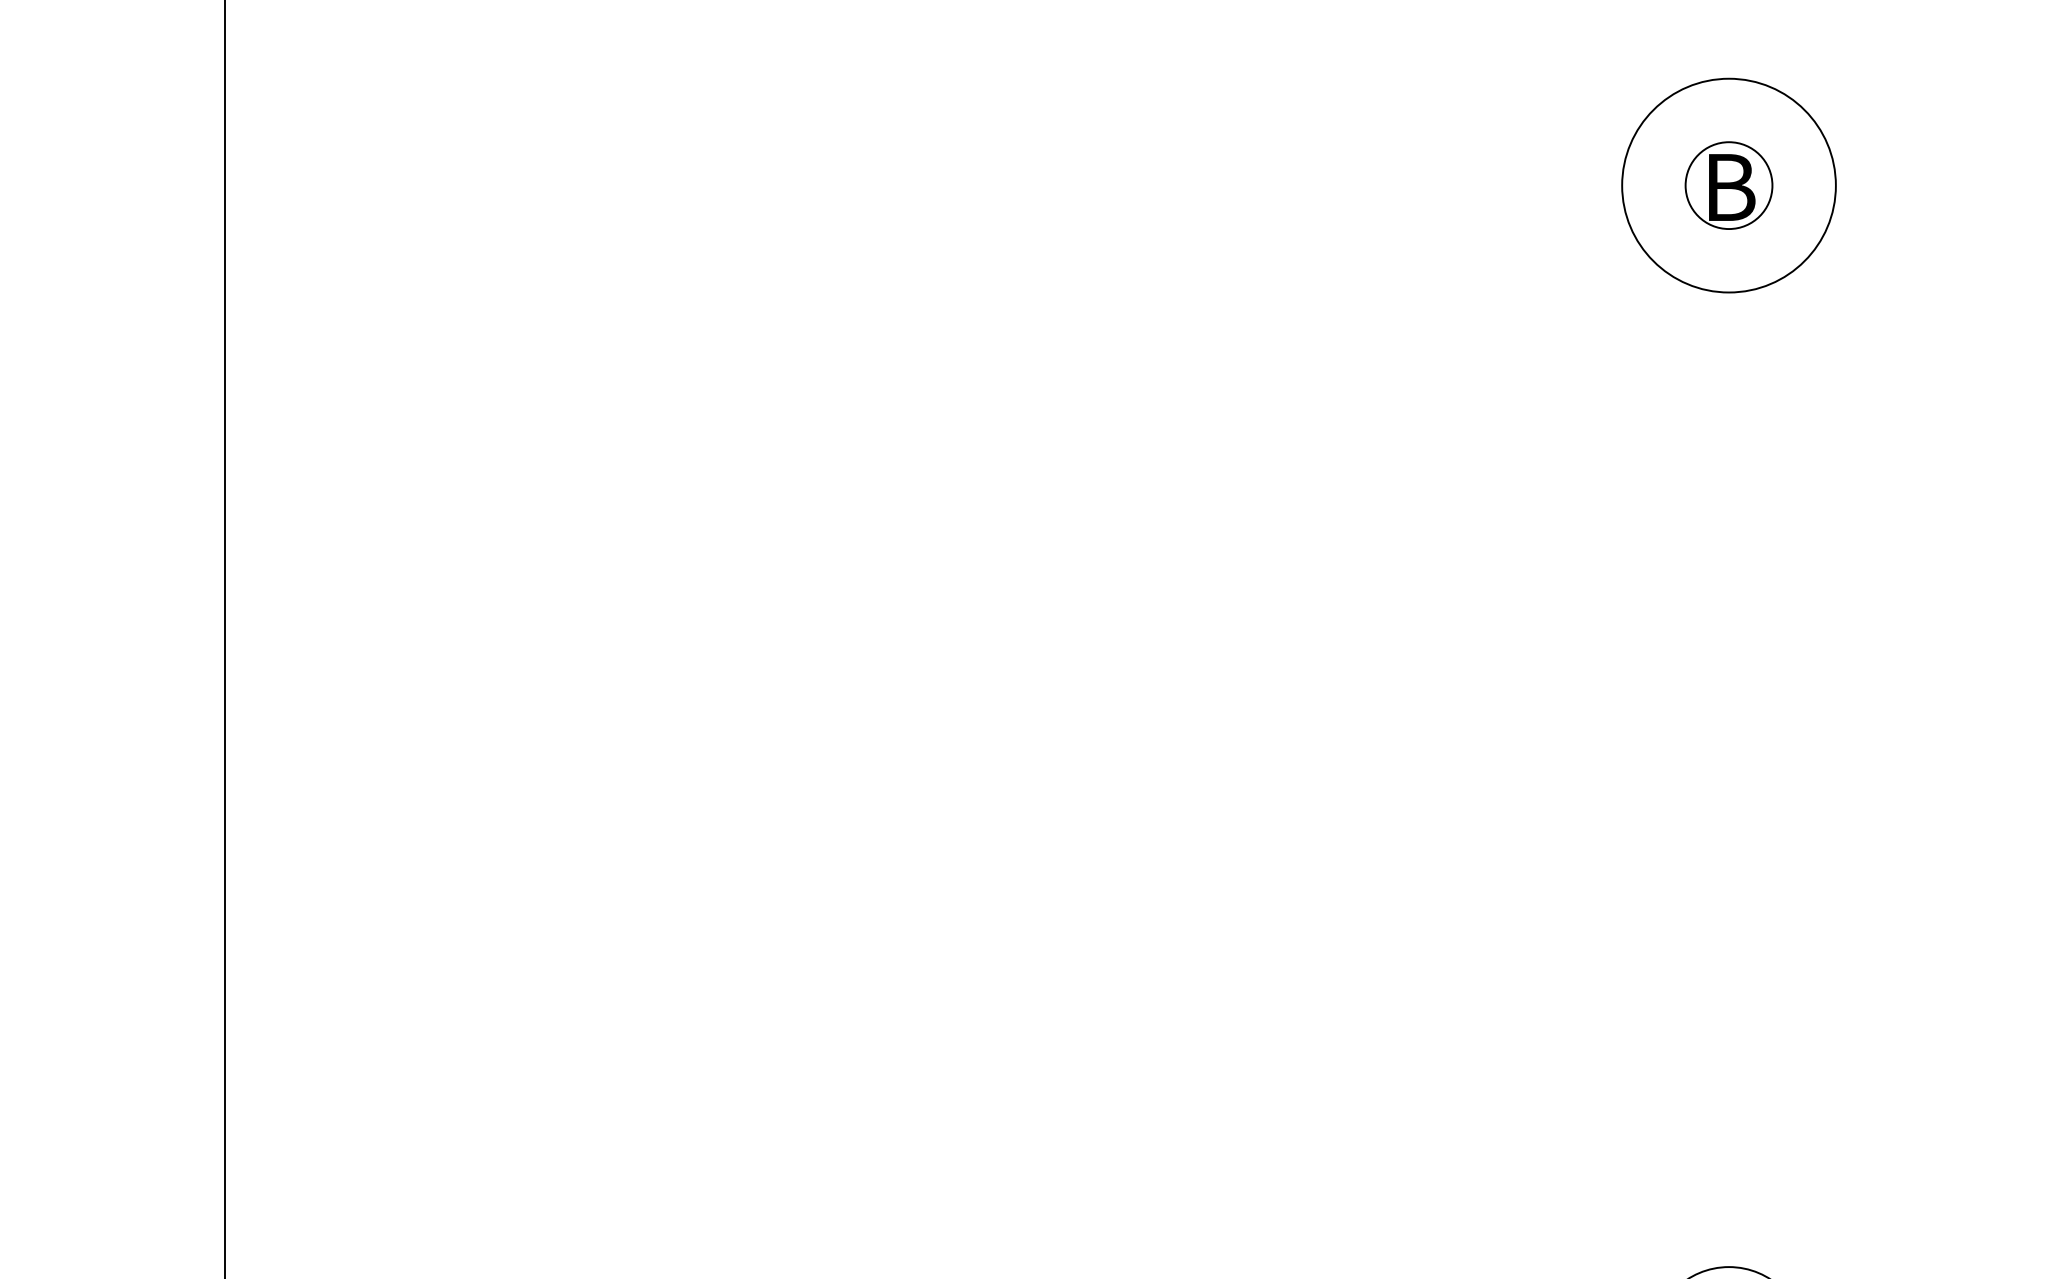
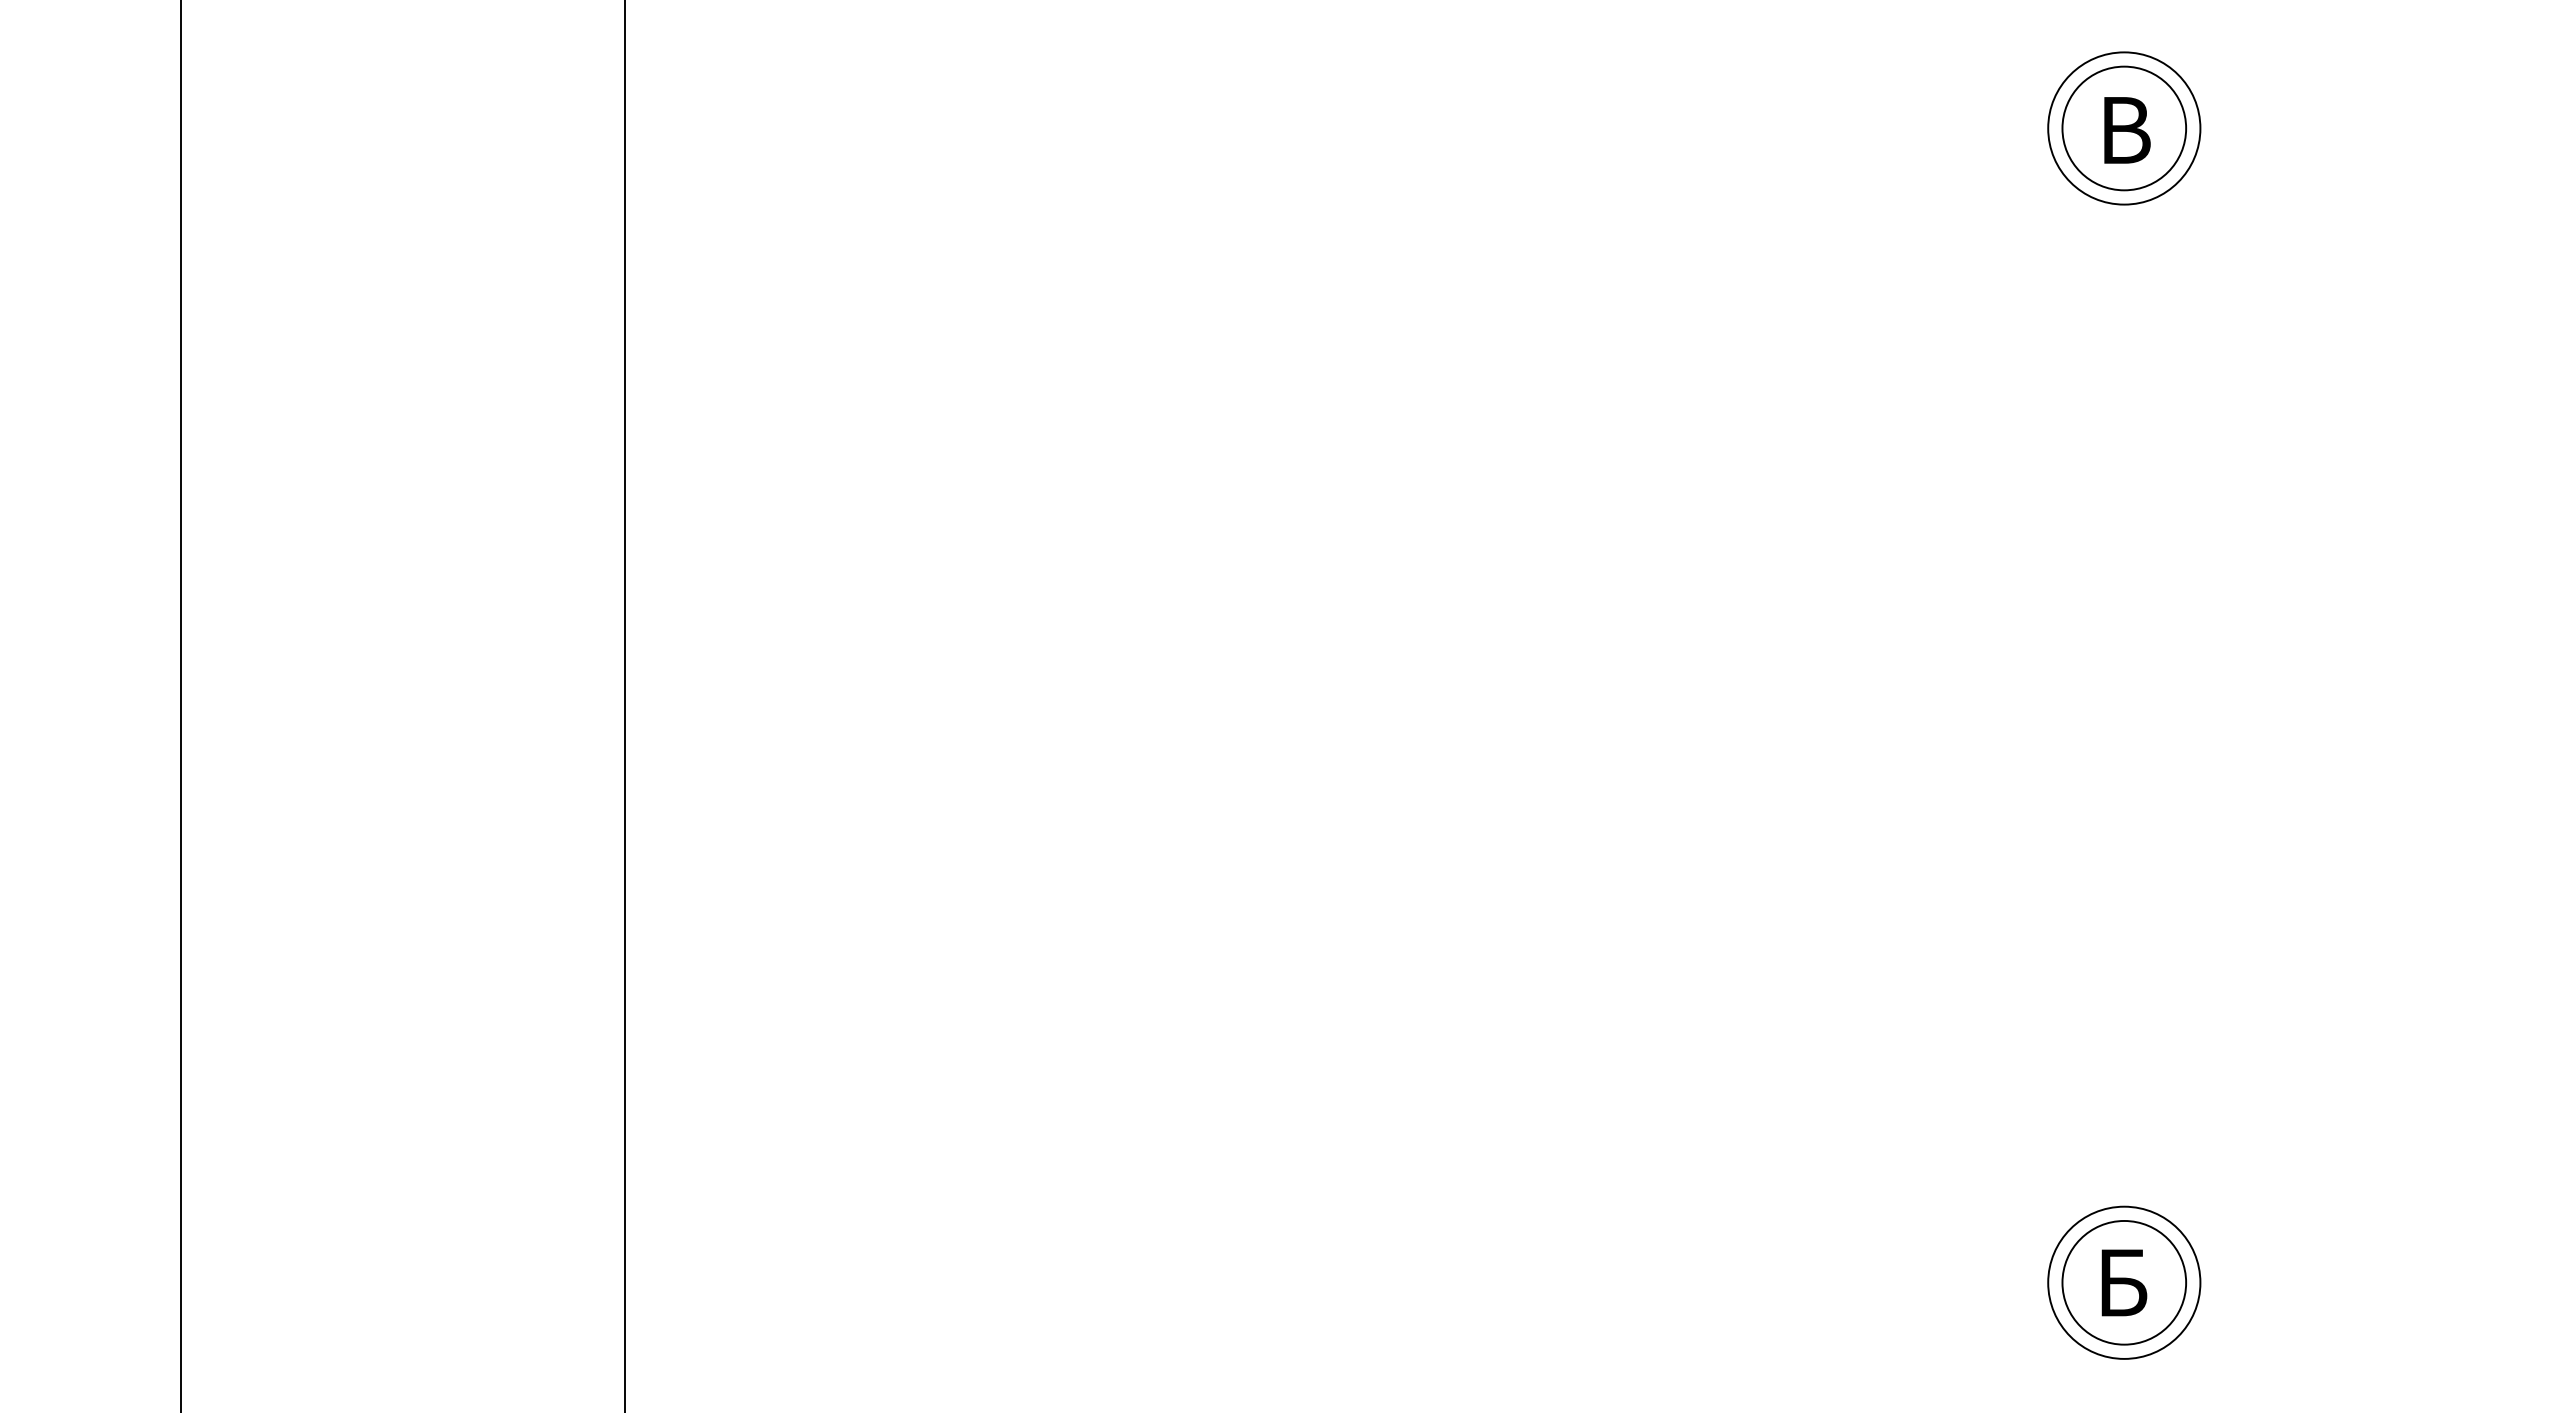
circle: (1729, 185) -> (2124, 128), size x0.71
circle: (1729, 185) -> (2124, 128), size x1.43

